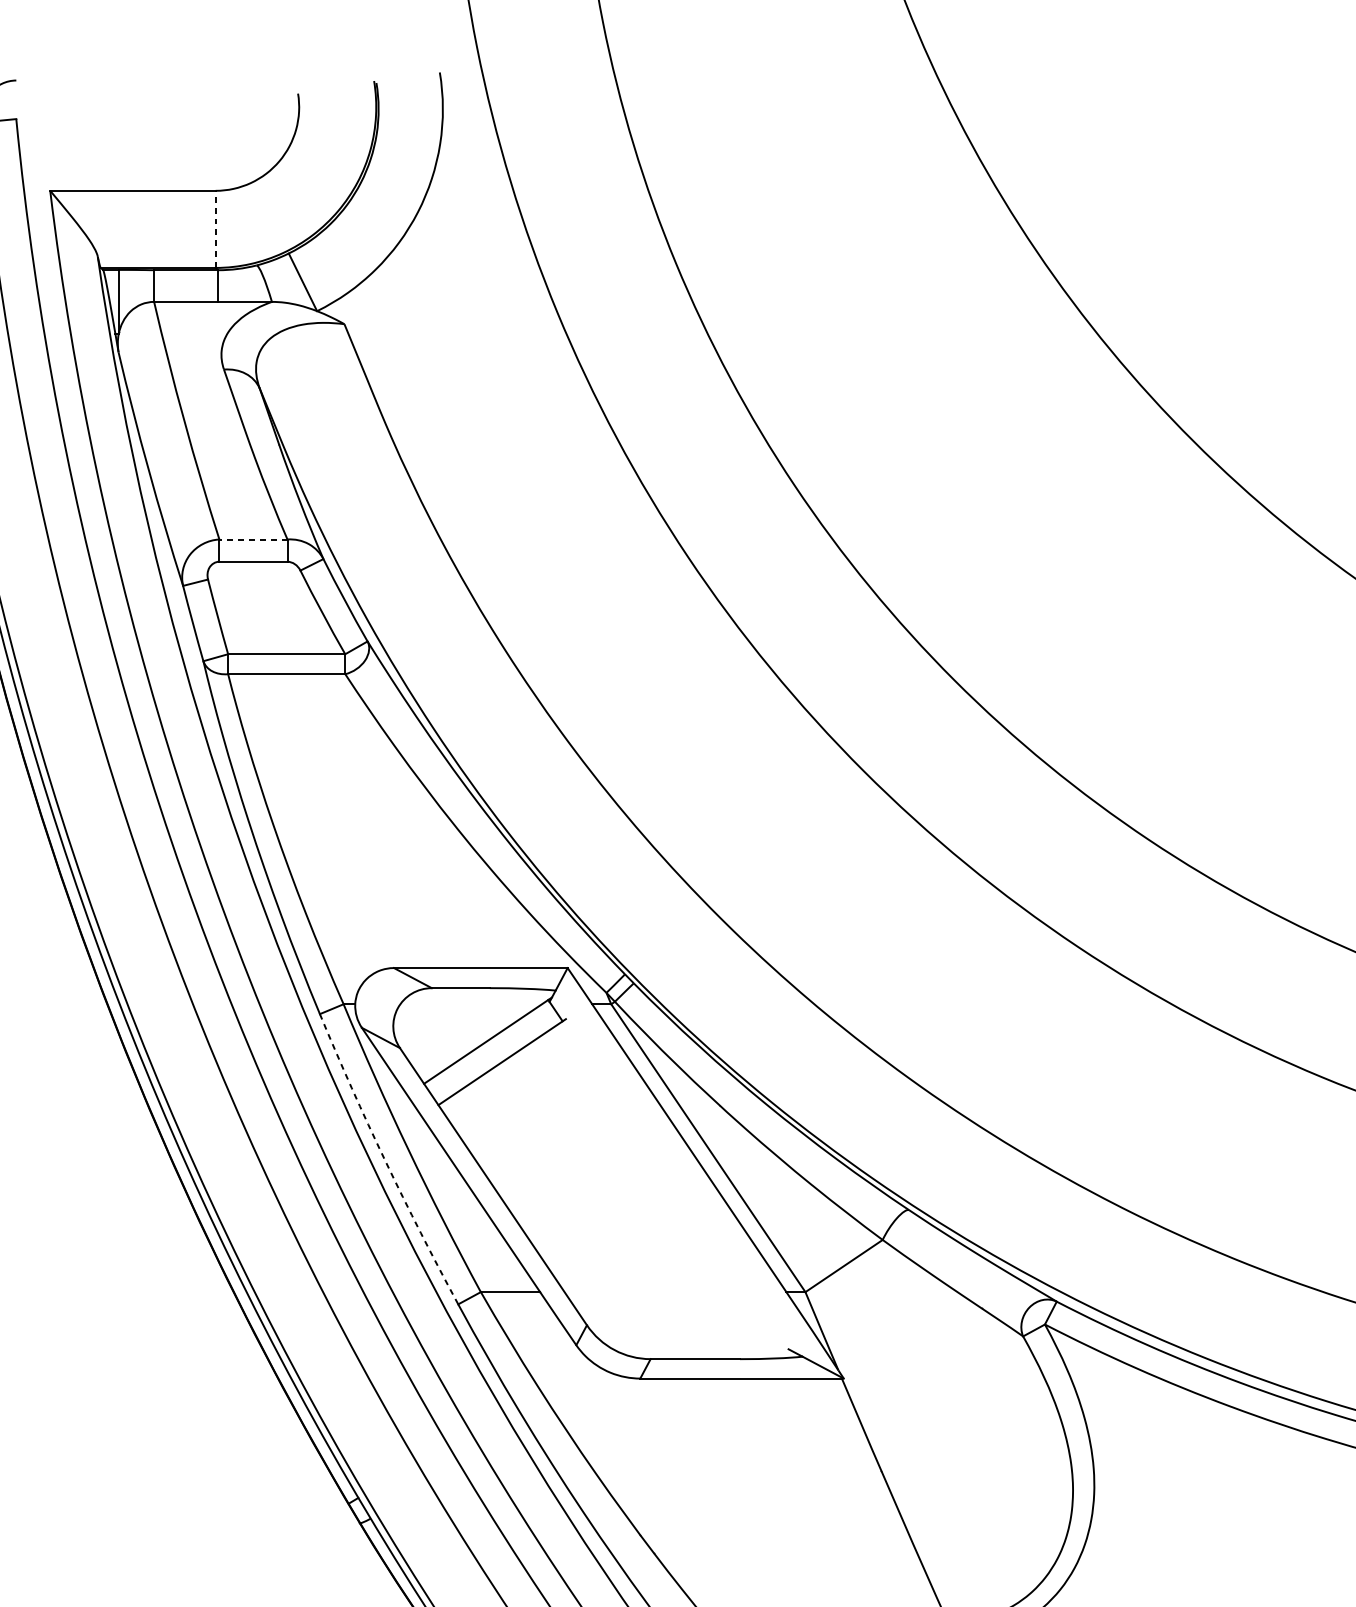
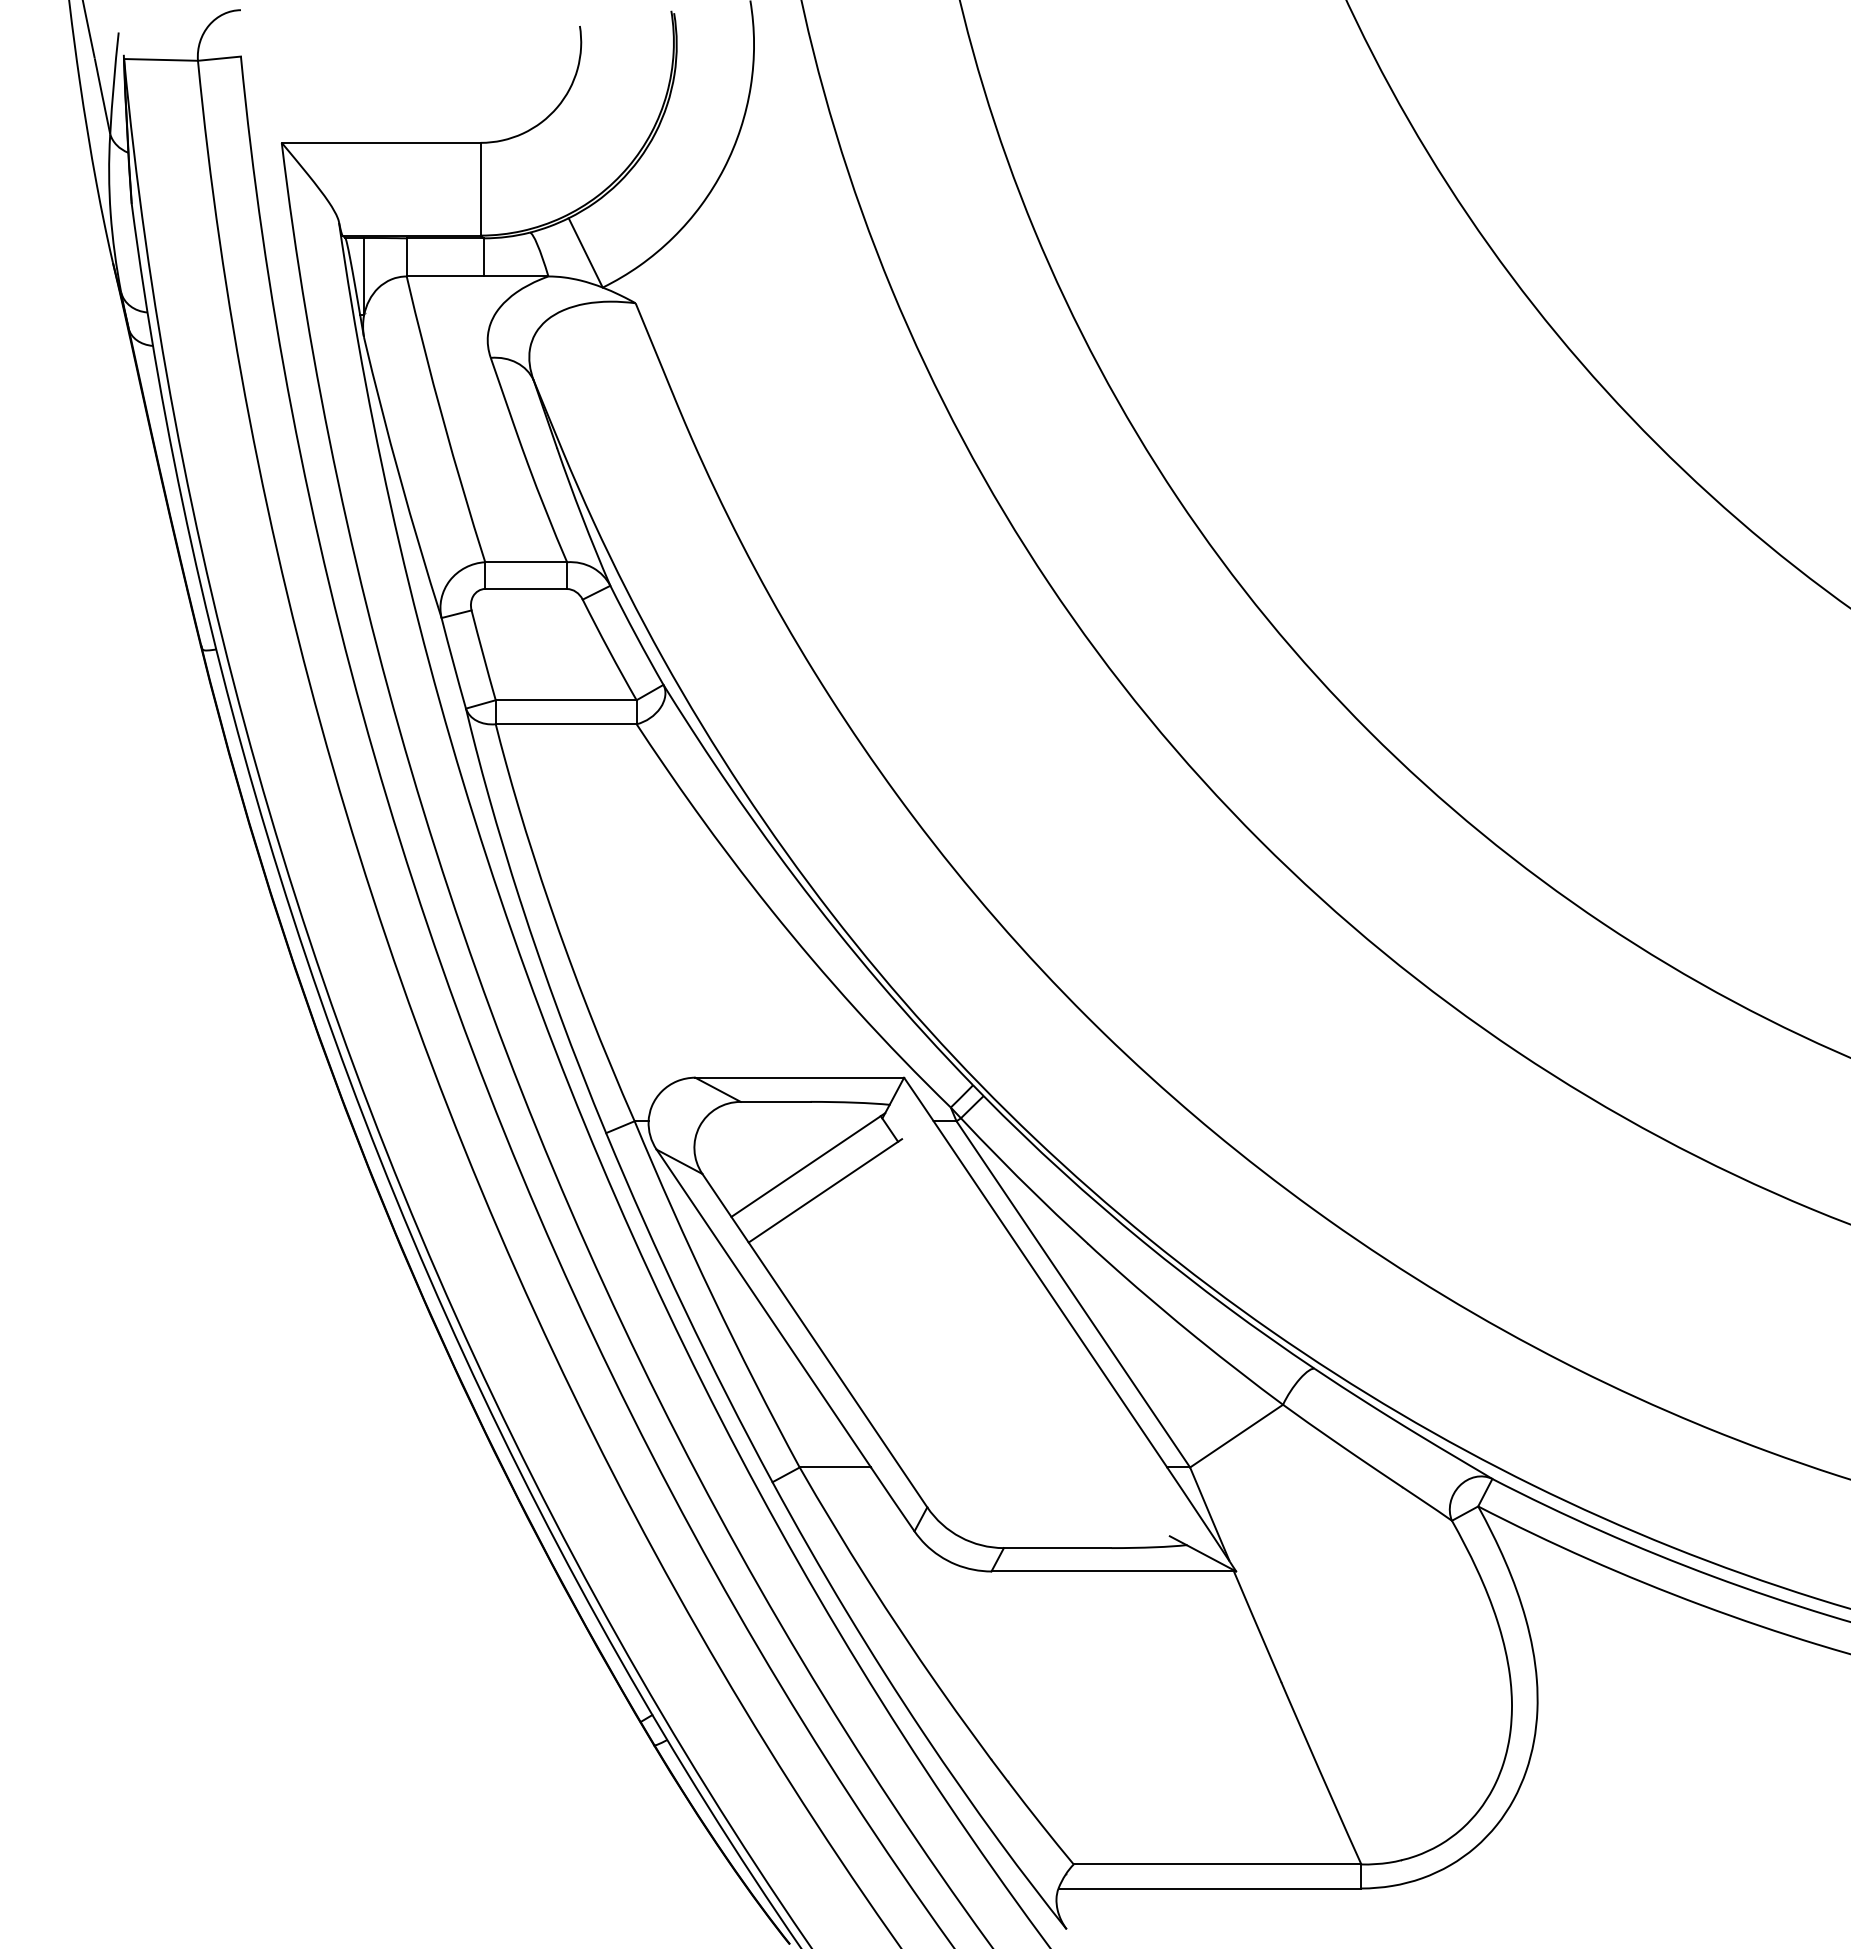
line: (215, 228) -> (480, 188), dashed -> solid
line: (253, 539) -> (526, 562), dashed -> solid
arc: (385, 1160) -> (684, 1309), dashed -> solid

